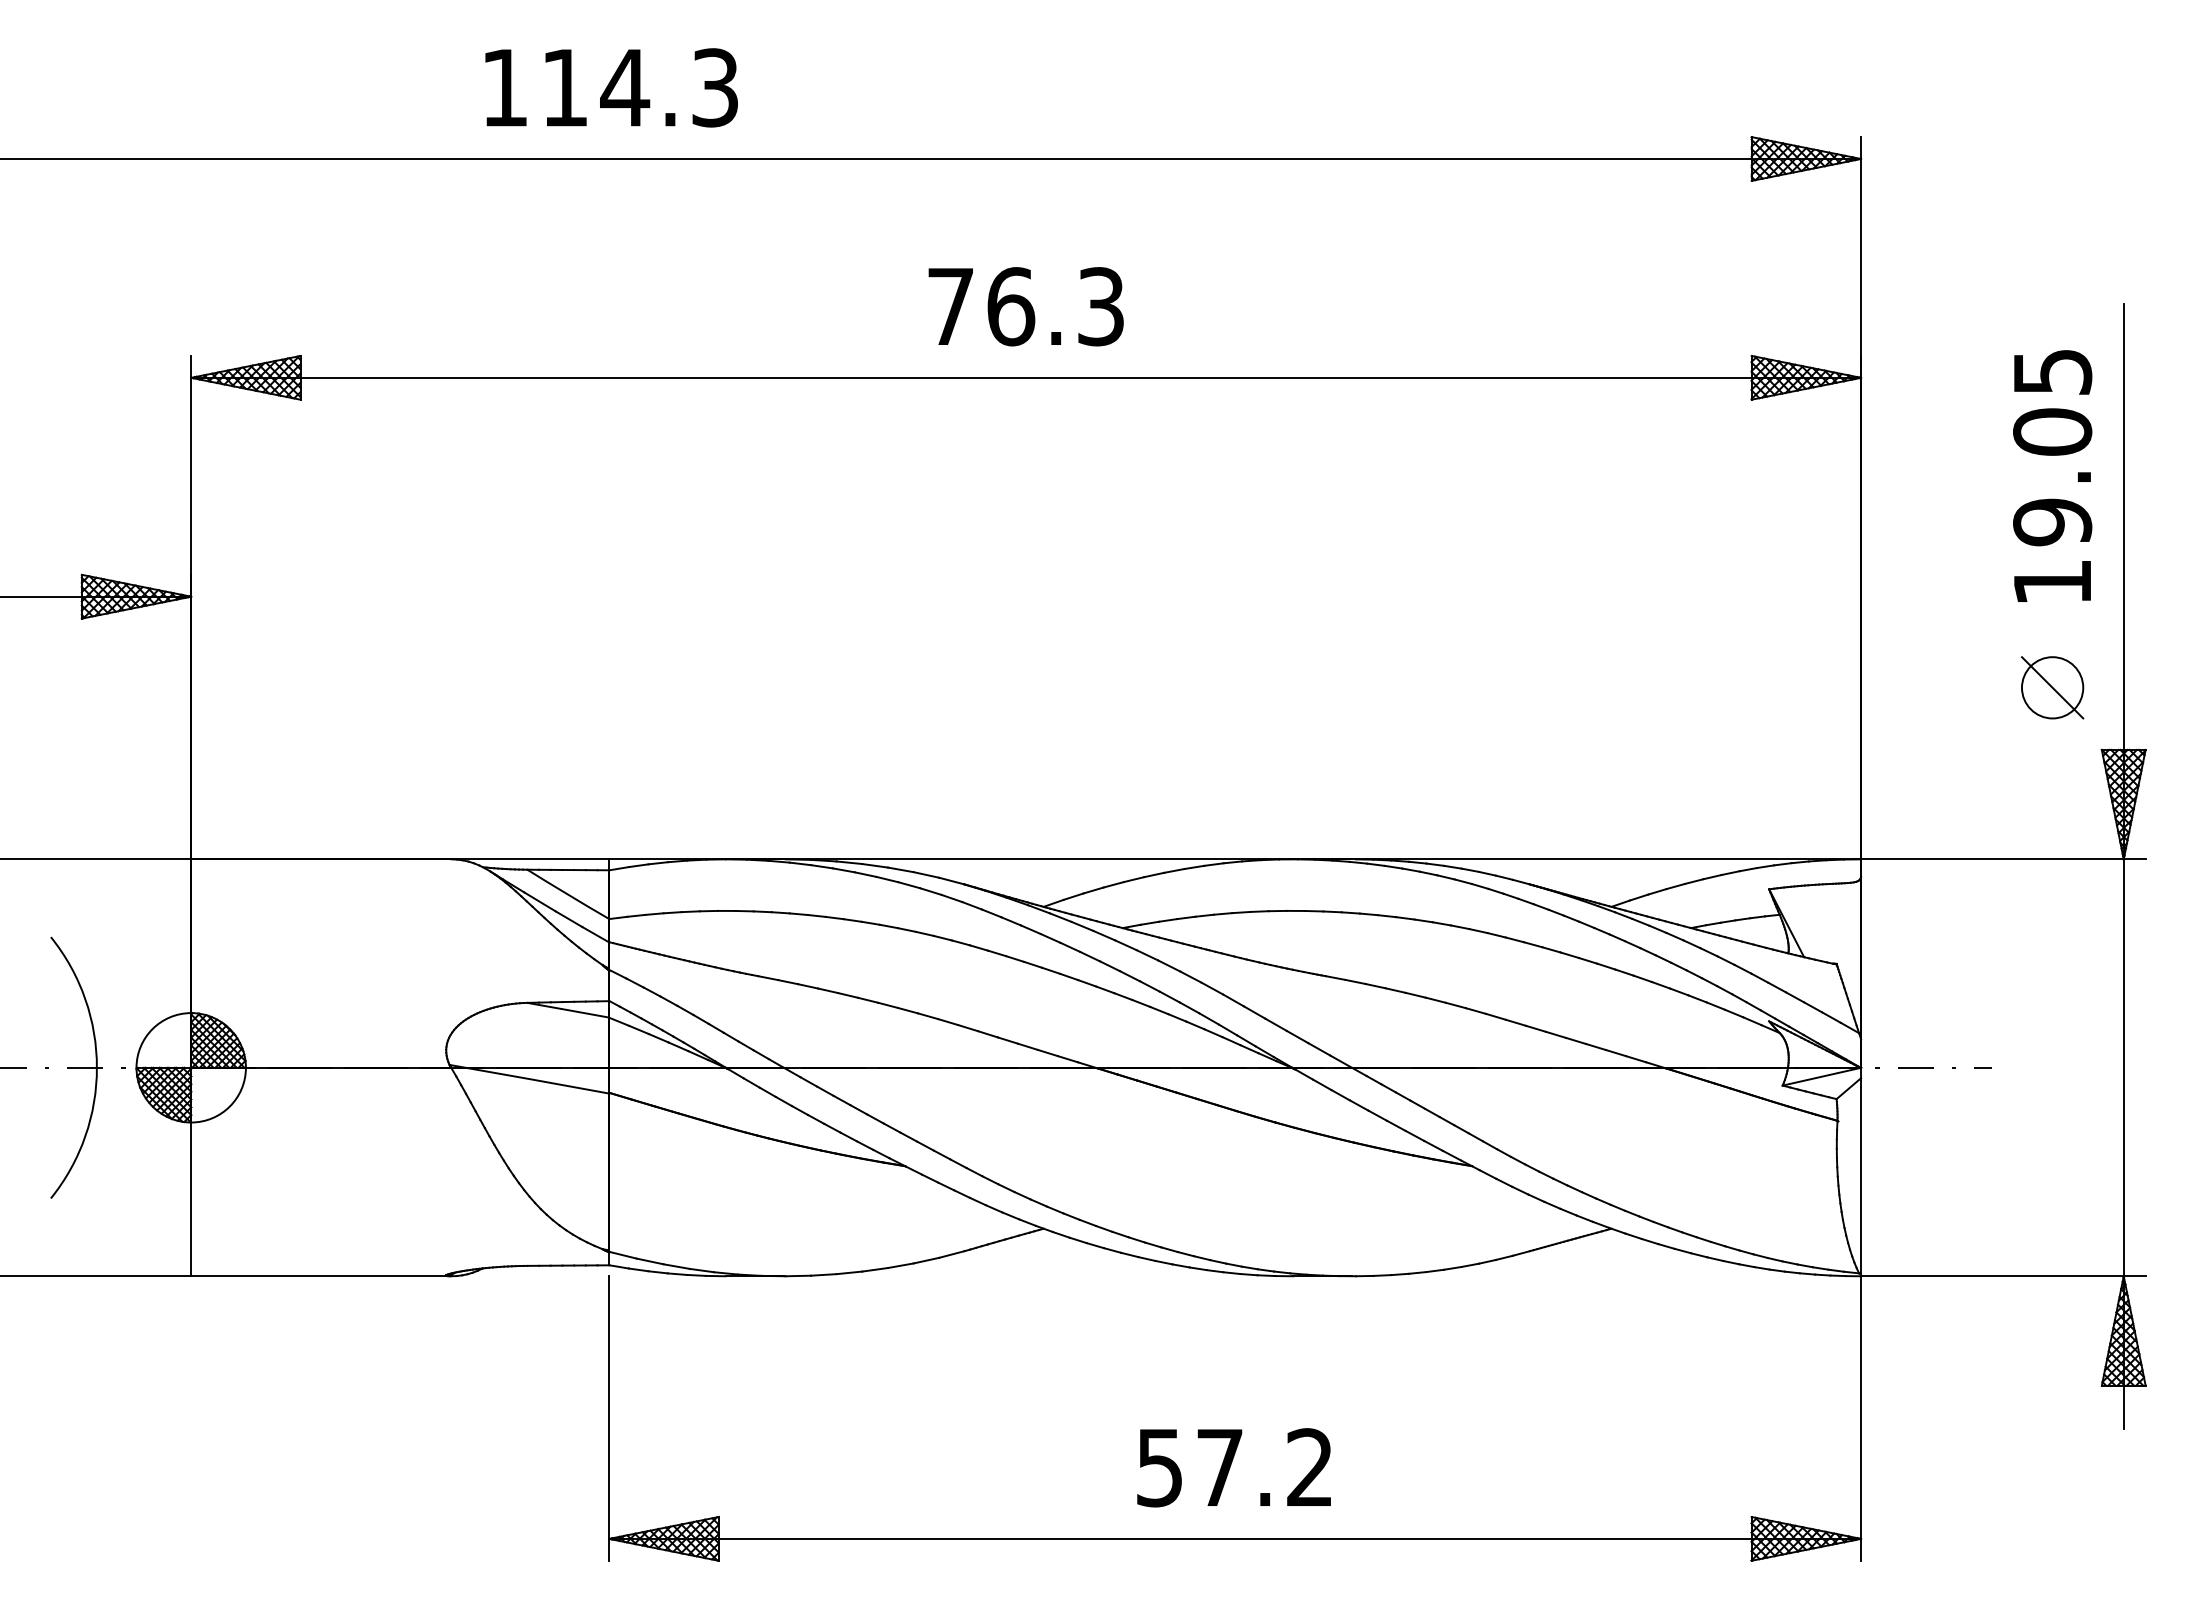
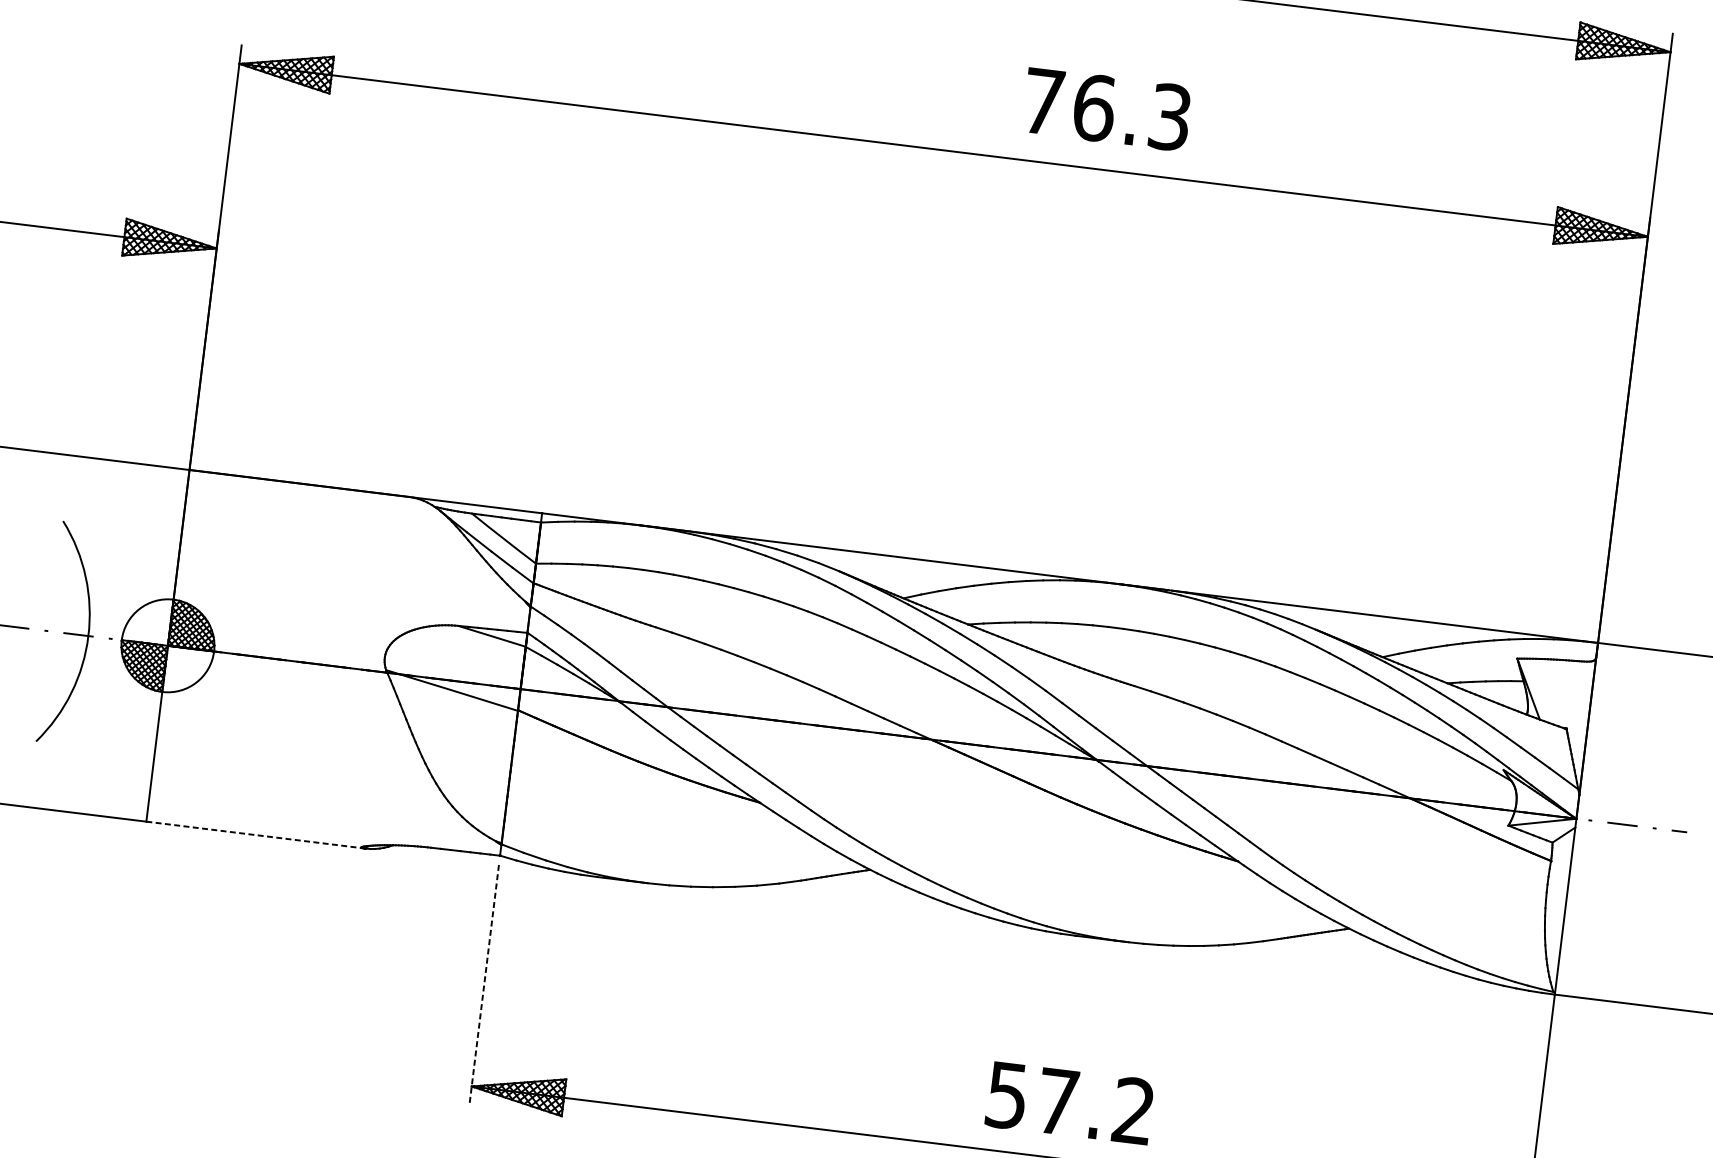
text: (1025, 306) -> (1106, 109), moved
line: (321, 1276) -> (256, 835), solid -> dashed
line: (609, 1419) -> (484, 985), solid -> dashed
text: (1233, 1467) -> (1069, 1102), moved

